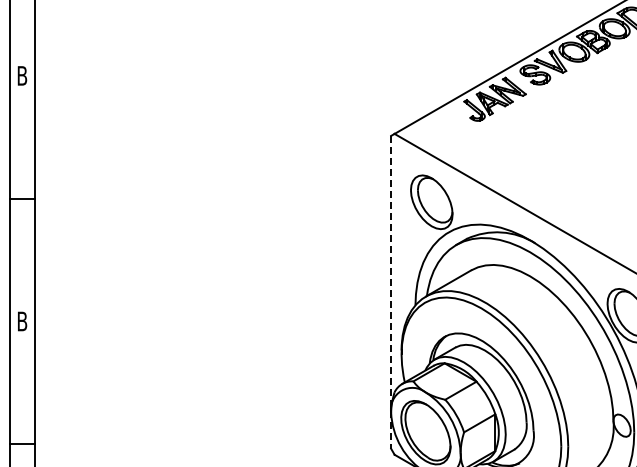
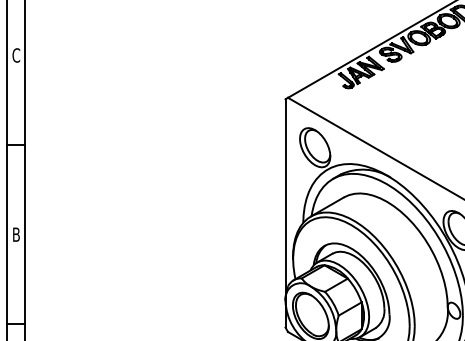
text: (22, 75) -> (16, 55), B -> C
line: (391, 292) -> (285, 213), dashed -> solid

